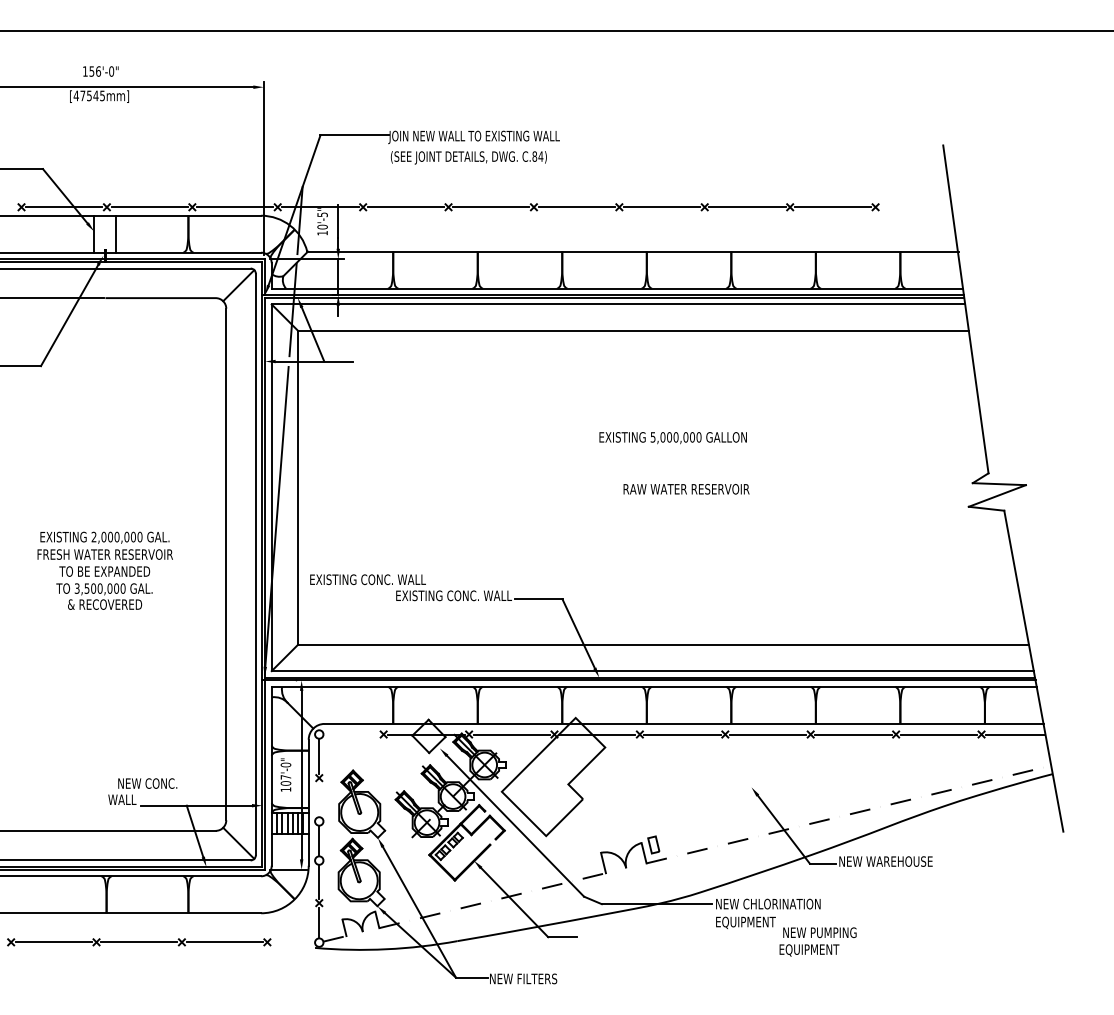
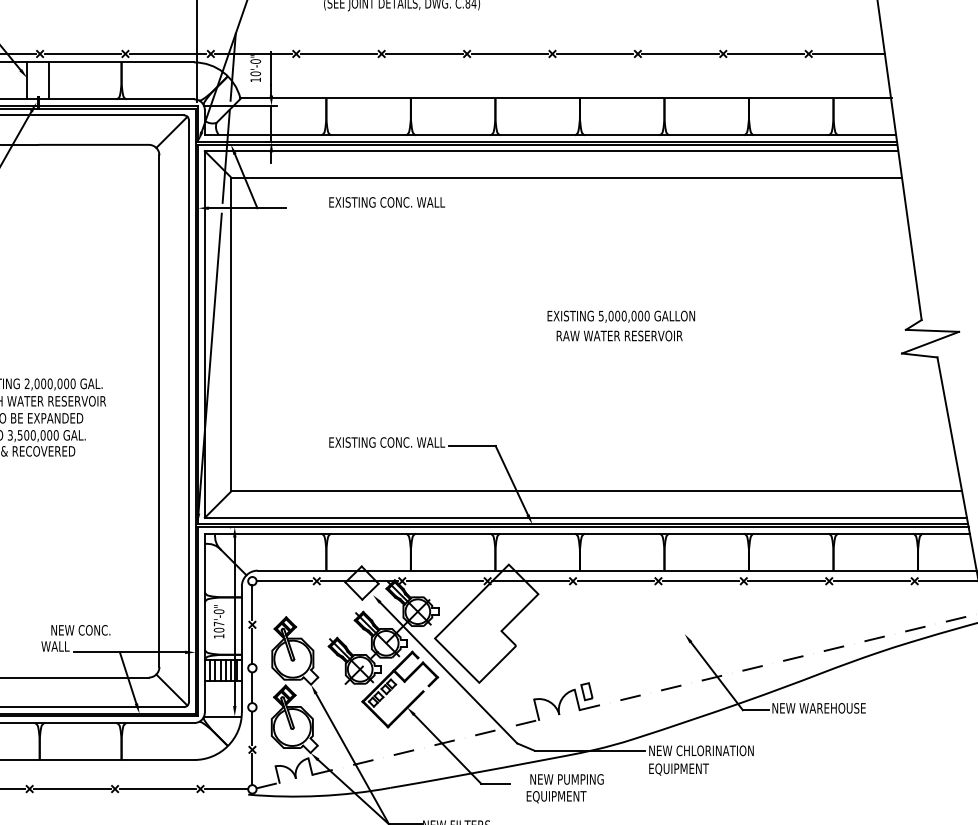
line: (915, 207) -> (848, 54), added
text: (322, 214) -> (255, 61), 10'-5" -> 10'-0"
text: (672, 438) -> (620, 317), moved
text: (367, 579) -> (386, 202), moved
line: (351, 734) -> (284, 581), added
line: (319, 799) -> (252, 646), added
text: (817, 941) -> (564, 788), moved
line: (293, 942) -> (226, 789), added

